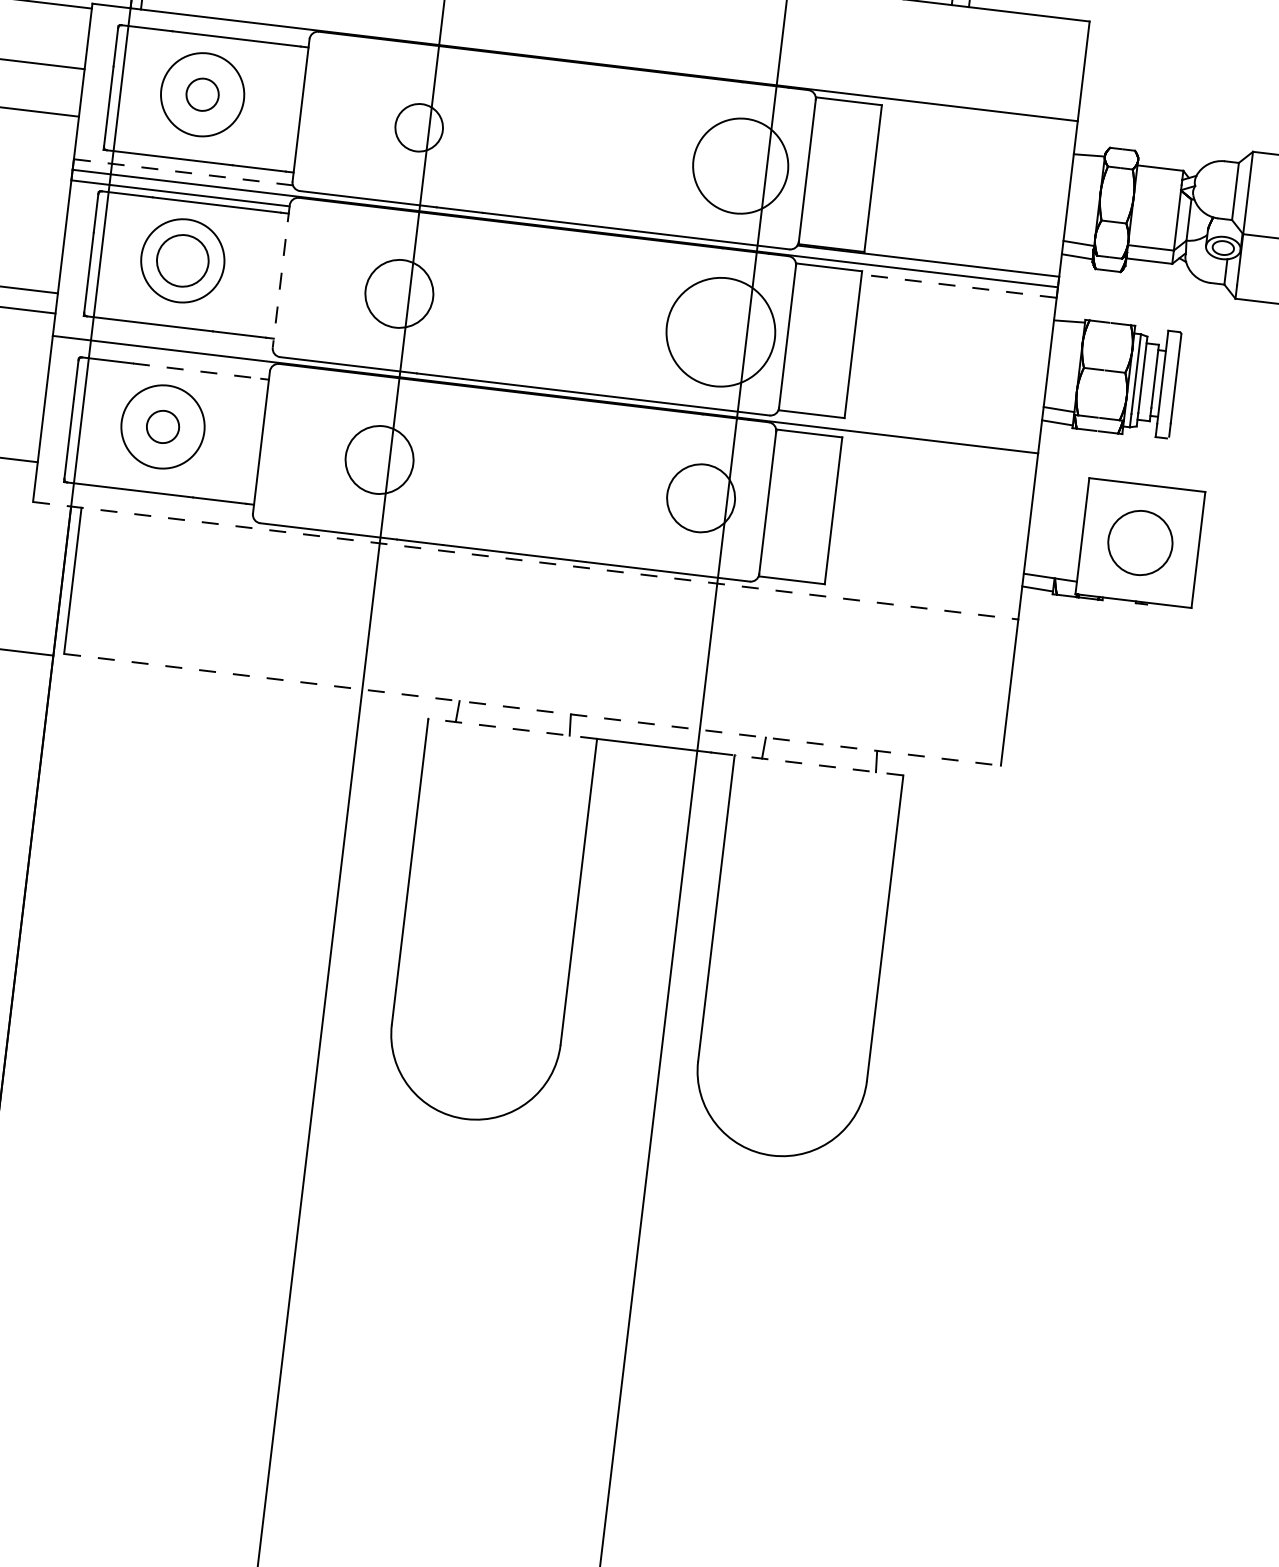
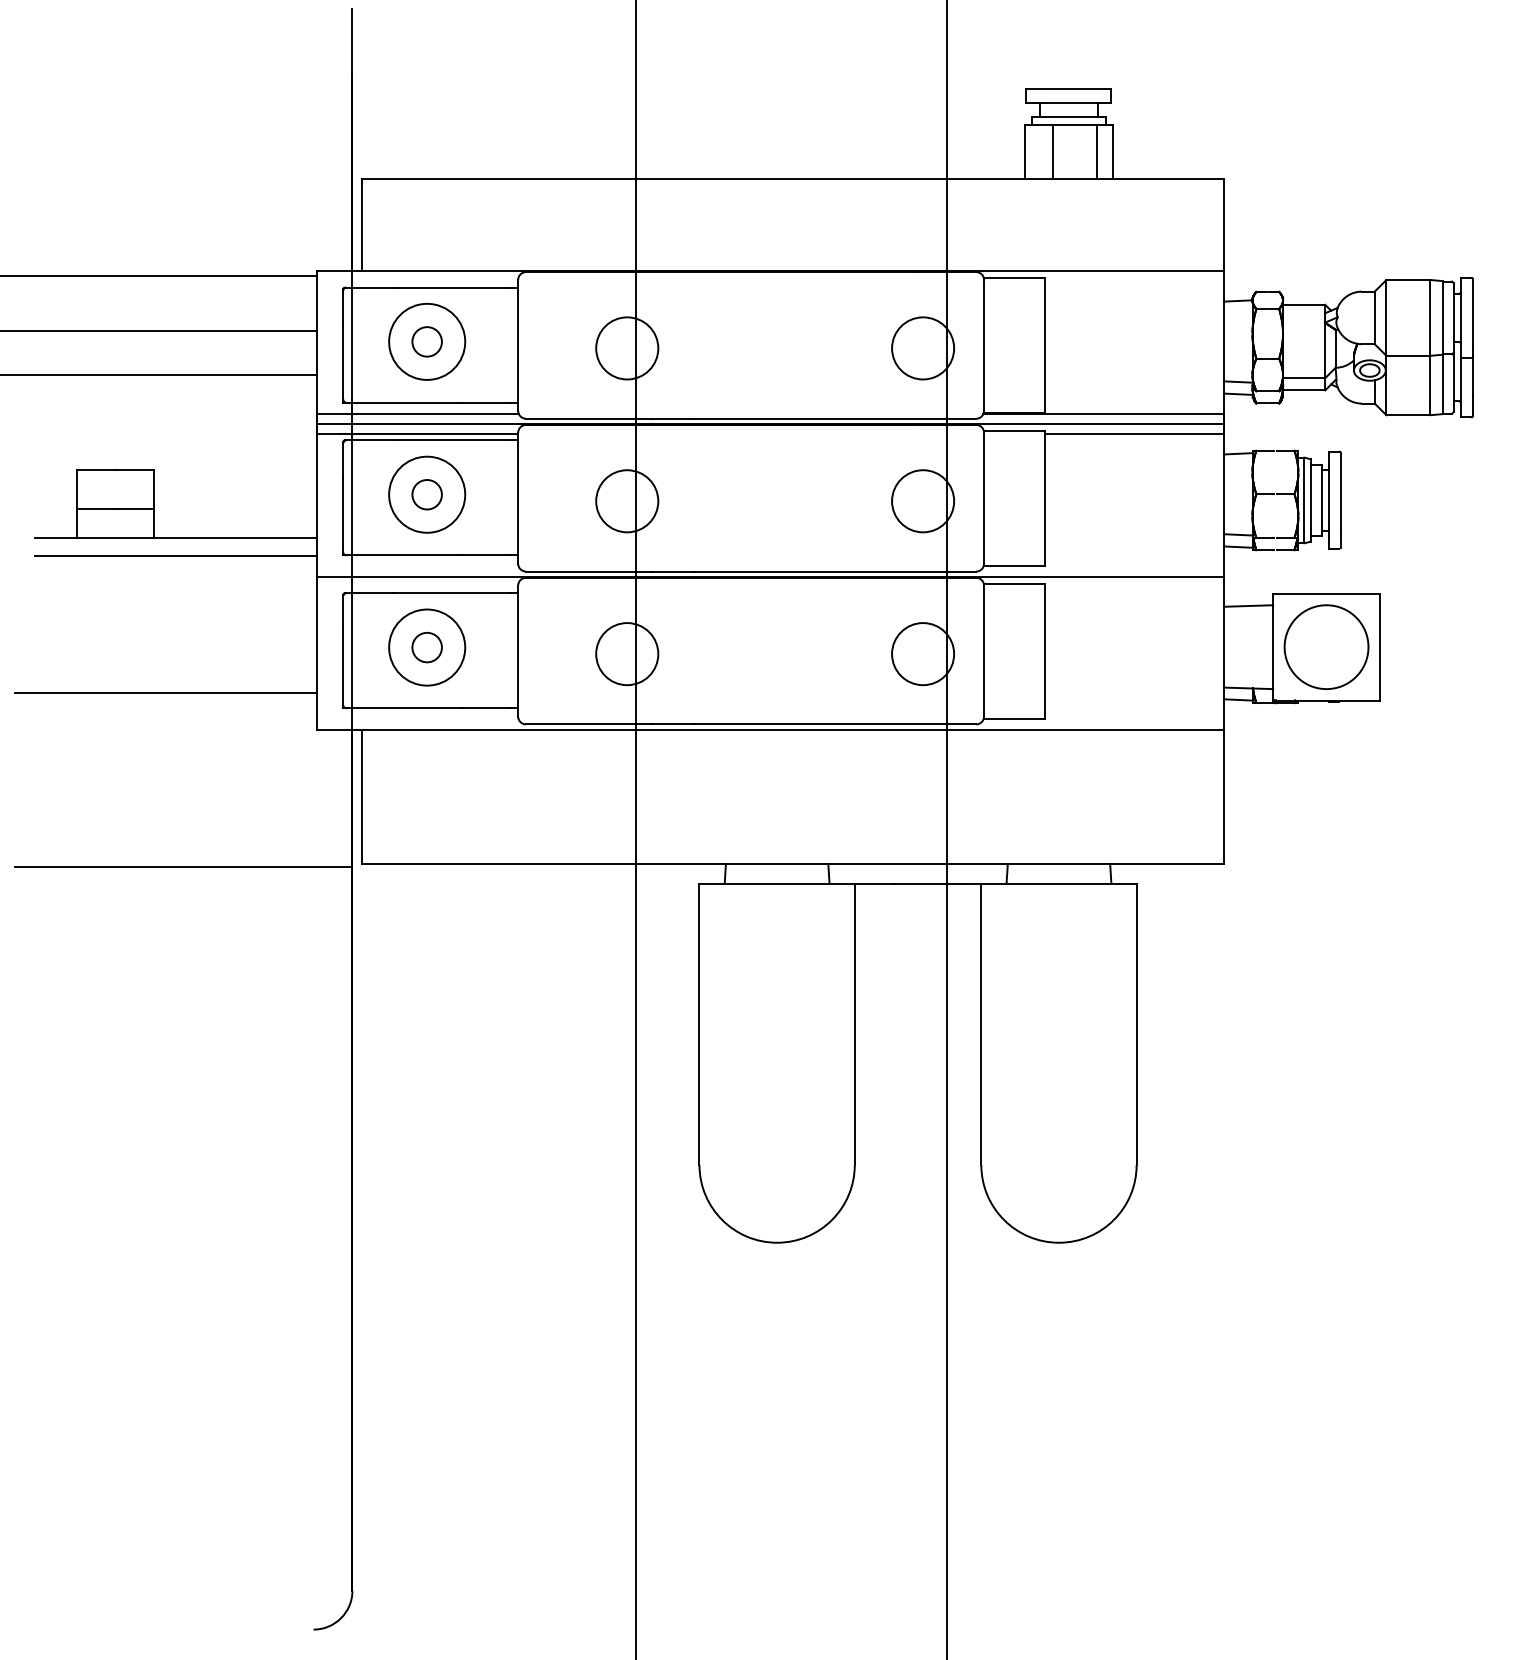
circle: (419, 127) -> (627, 348), size x1.43
circle: (741, 166) -> (923, 348), size x0.71
line: (183, 172) -> (418, 414), dashed -> solid
circle: (182, 260) -> (426, 494), size x0.62
line: (281, 276) -> (518, 498), dashed -> solid
line: (959, 285) -> (1134, 433), dashed -> solid
circle: (721, 332) -> (923, 501), size x0.62
line: (197, 371) -> (452, 593), dashed -> solid
line: (1061, 487) -> (1248, 605), added
circle: (1140, 542) -> (1326, 646), size x1.43
line: (526, 560) -> (771, 729), dashed -> solid
line: (532, 710) -> (793, 864), dashed -> solid
line: (513, 728) -> (777, 883), dashed -> solid
line: (818, 765) -> (1058, 883), dashed -> solid

